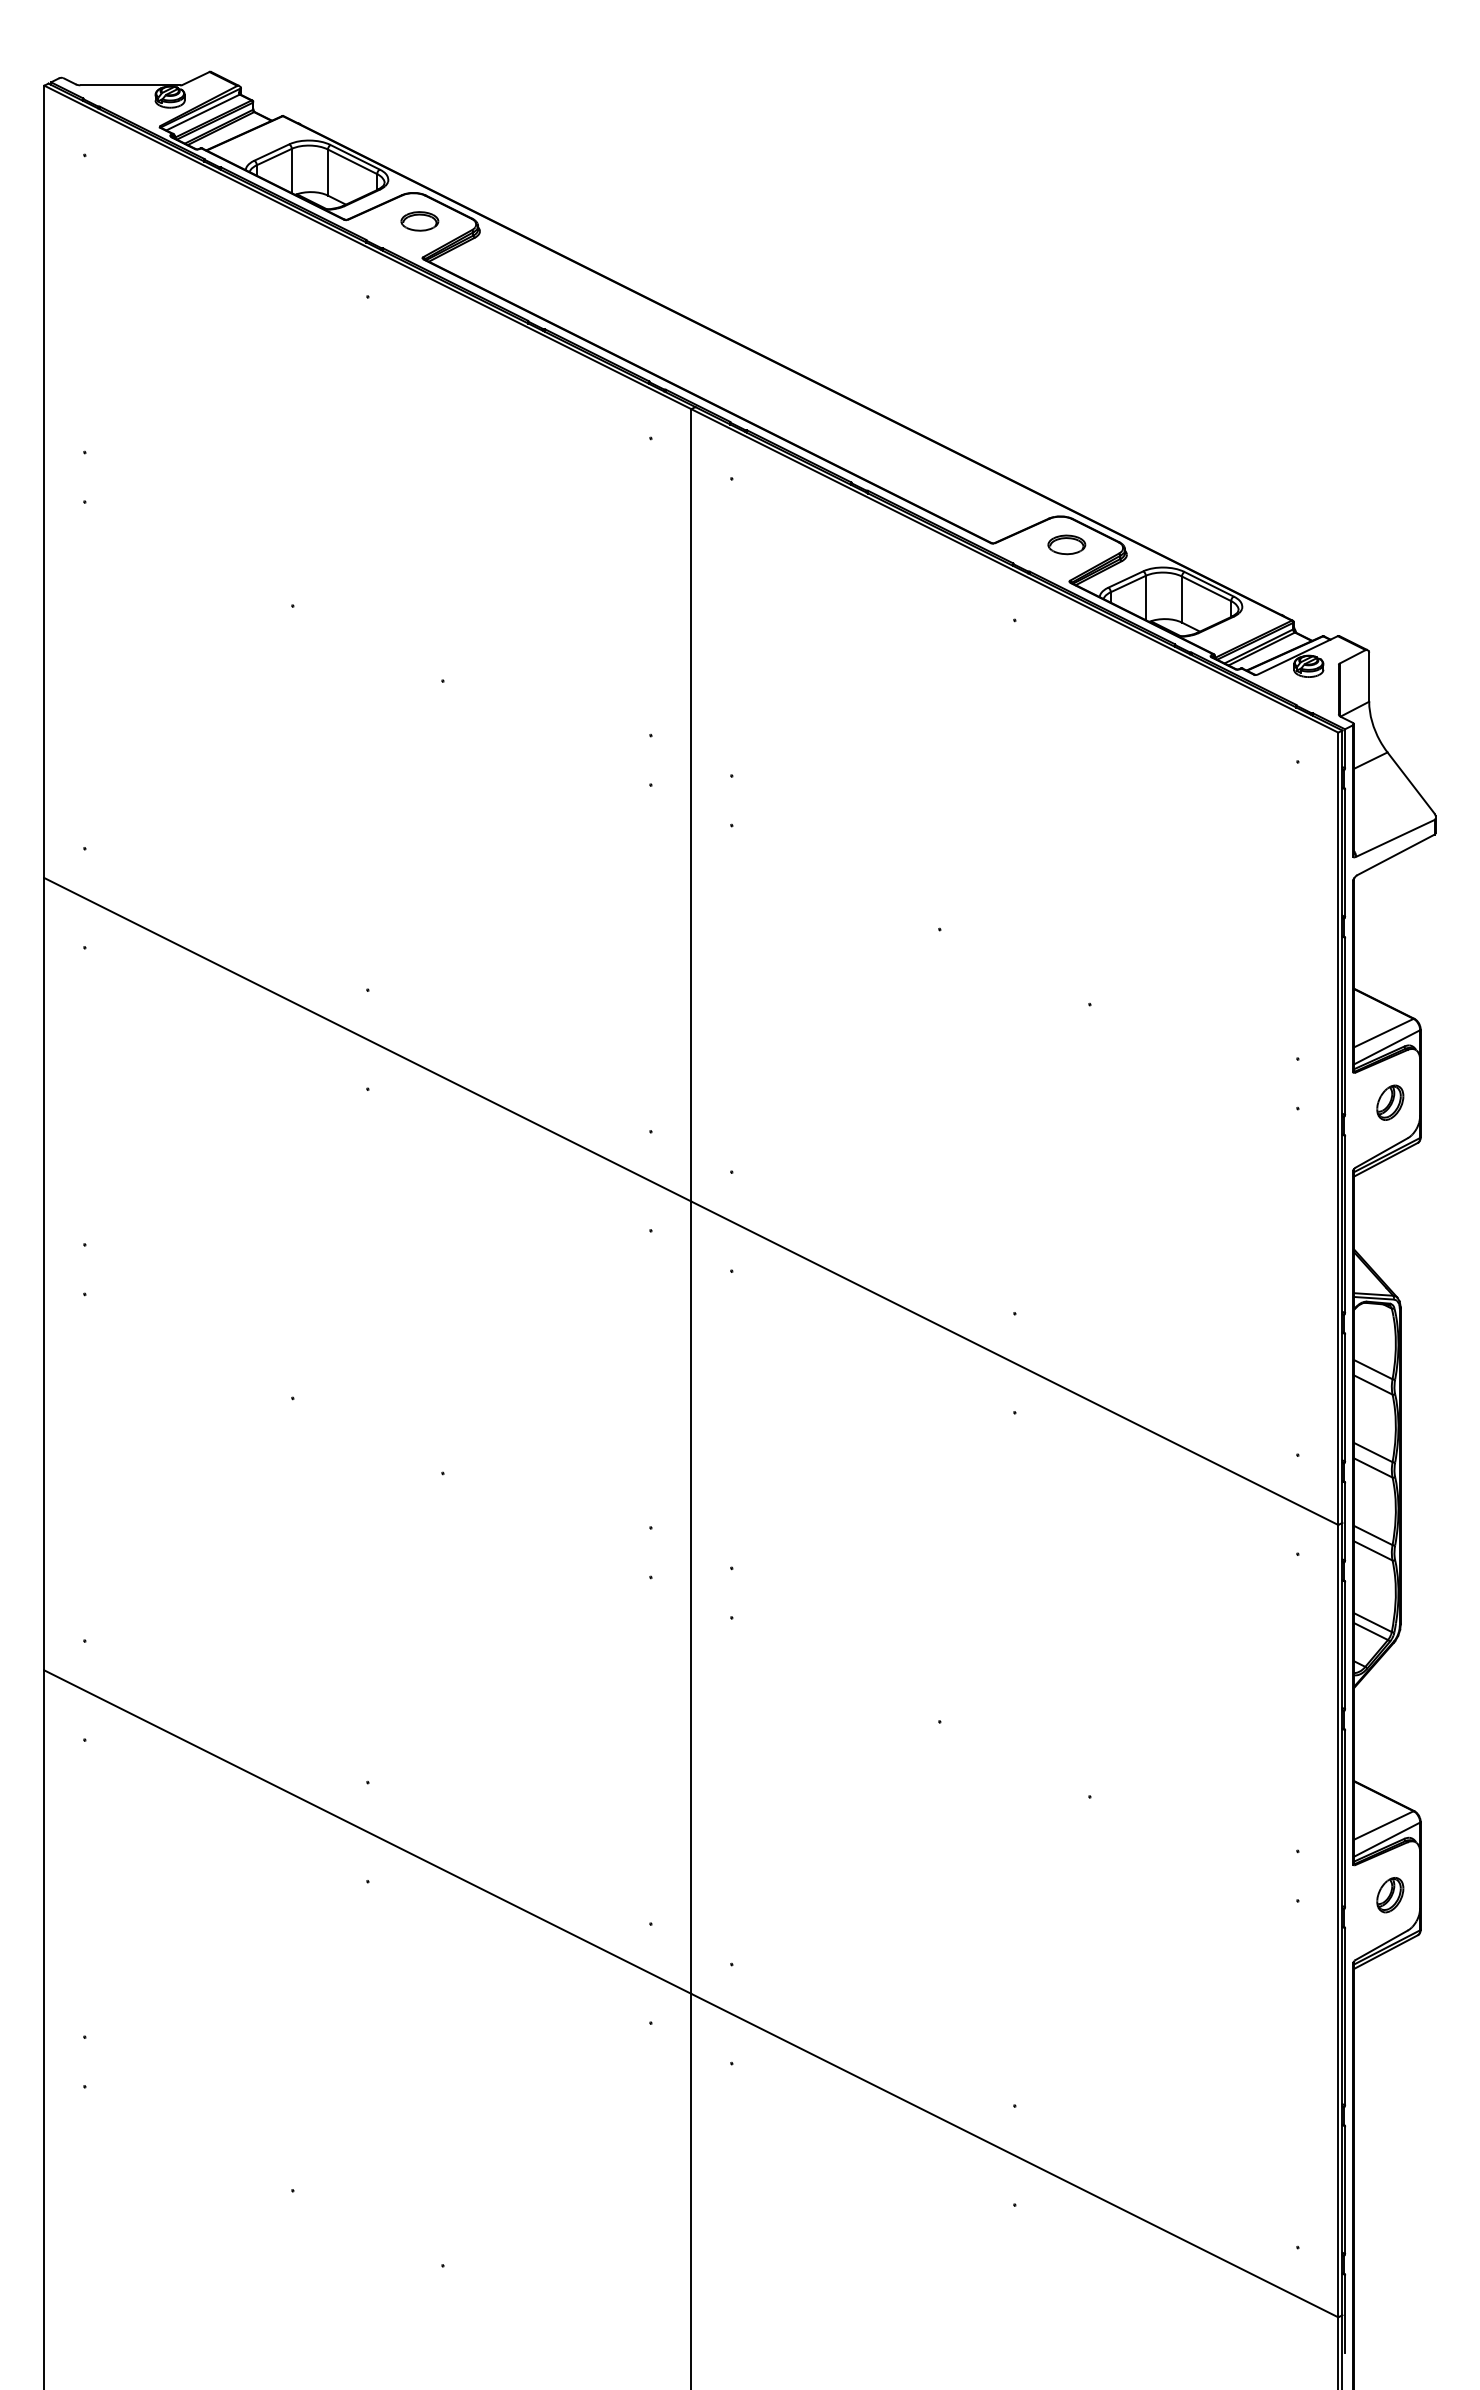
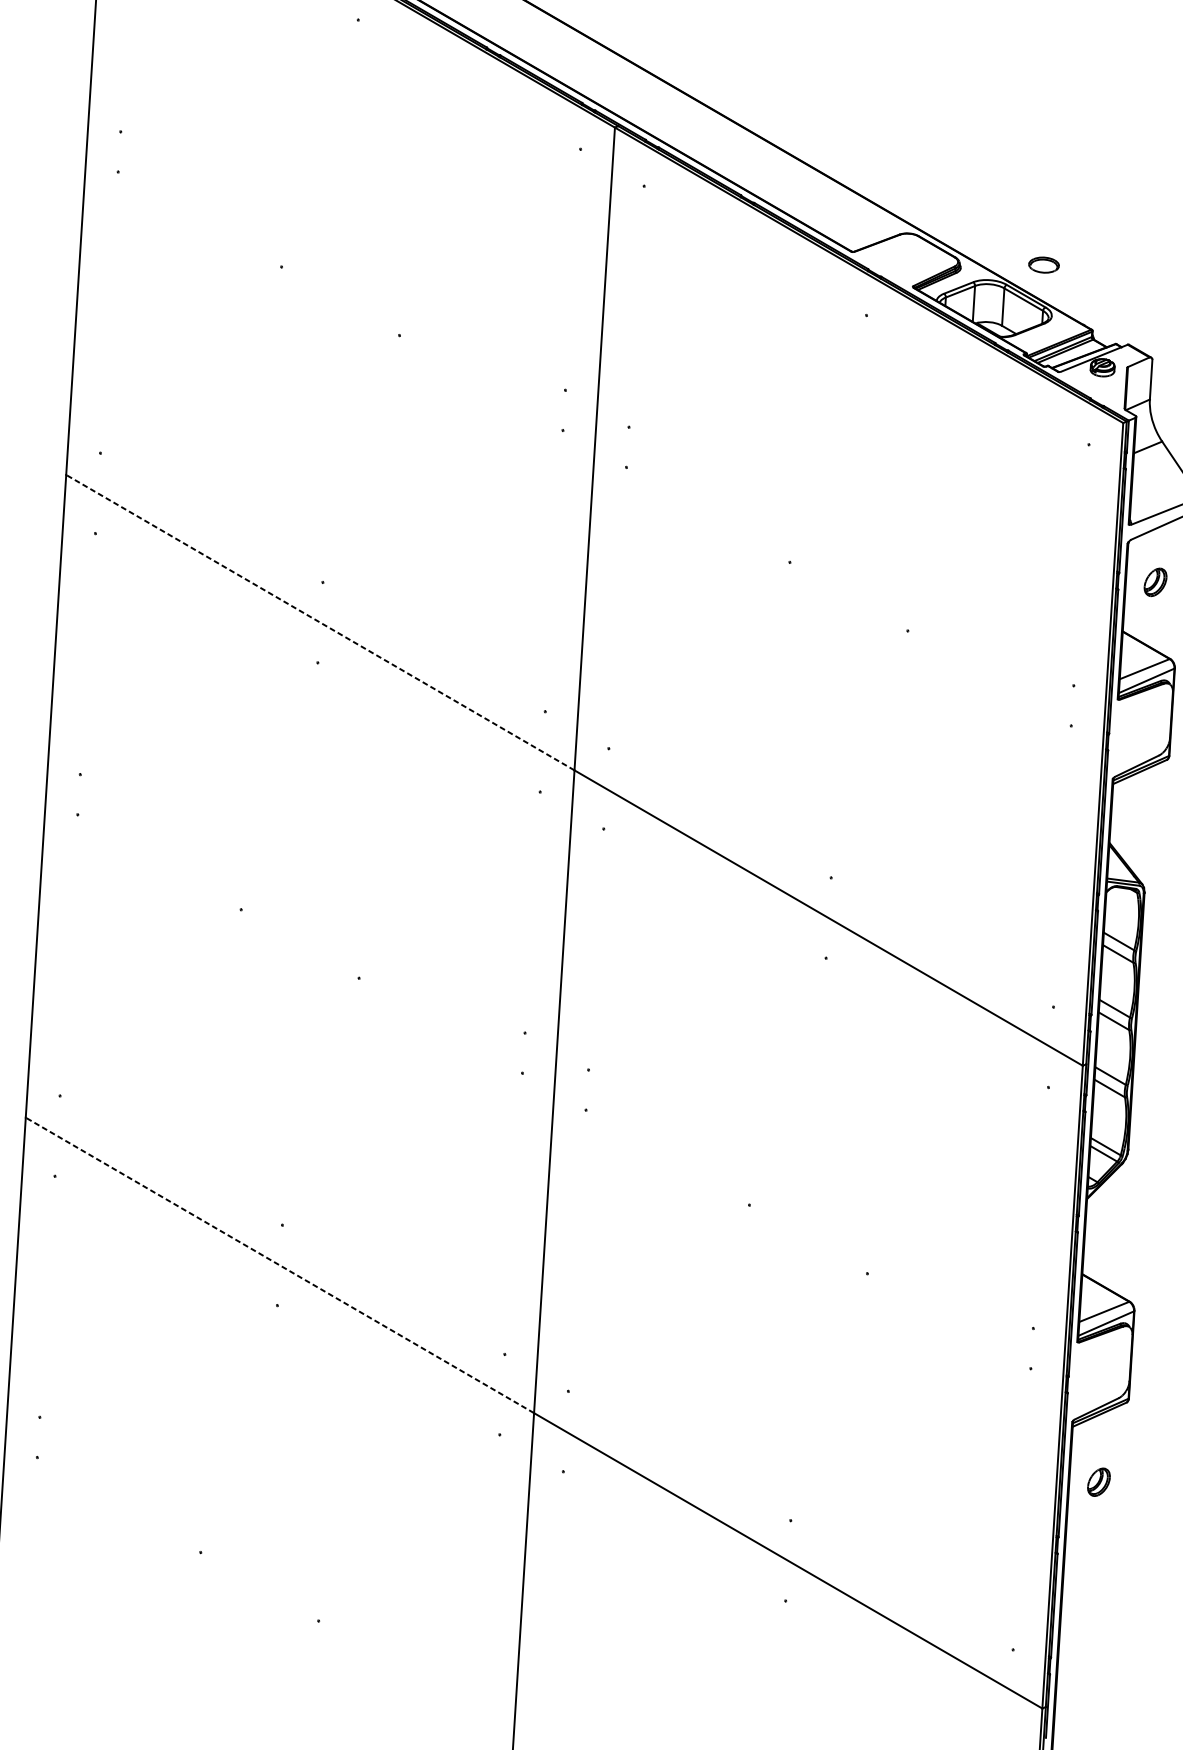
part: (1066, 544) -> (1043, 264), moved
line: (367, 1039) -> (320, 622), solid -> dashed
part: (1390, 1102) -> (1155, 582), moved
line: (367, 1832) -> (279, 1265), solid -> dashed
part: (1390, 1895) -> (1099, 1482), moved

